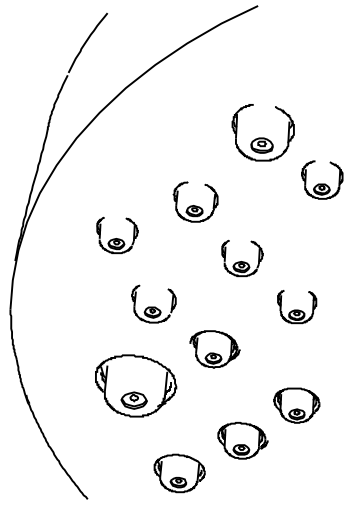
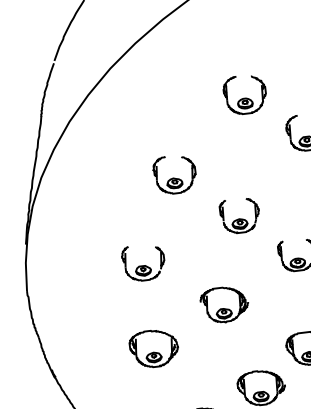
part: (263, 132) -> (245, 94), size x0.71
part: (195, 201) -> (174, 174), moved
part: (117, 235) -> (119, 208), removed
part: (153, 303) -> (143, 262), moved
part: (135, 386) -> (153, 349), size x0.62

